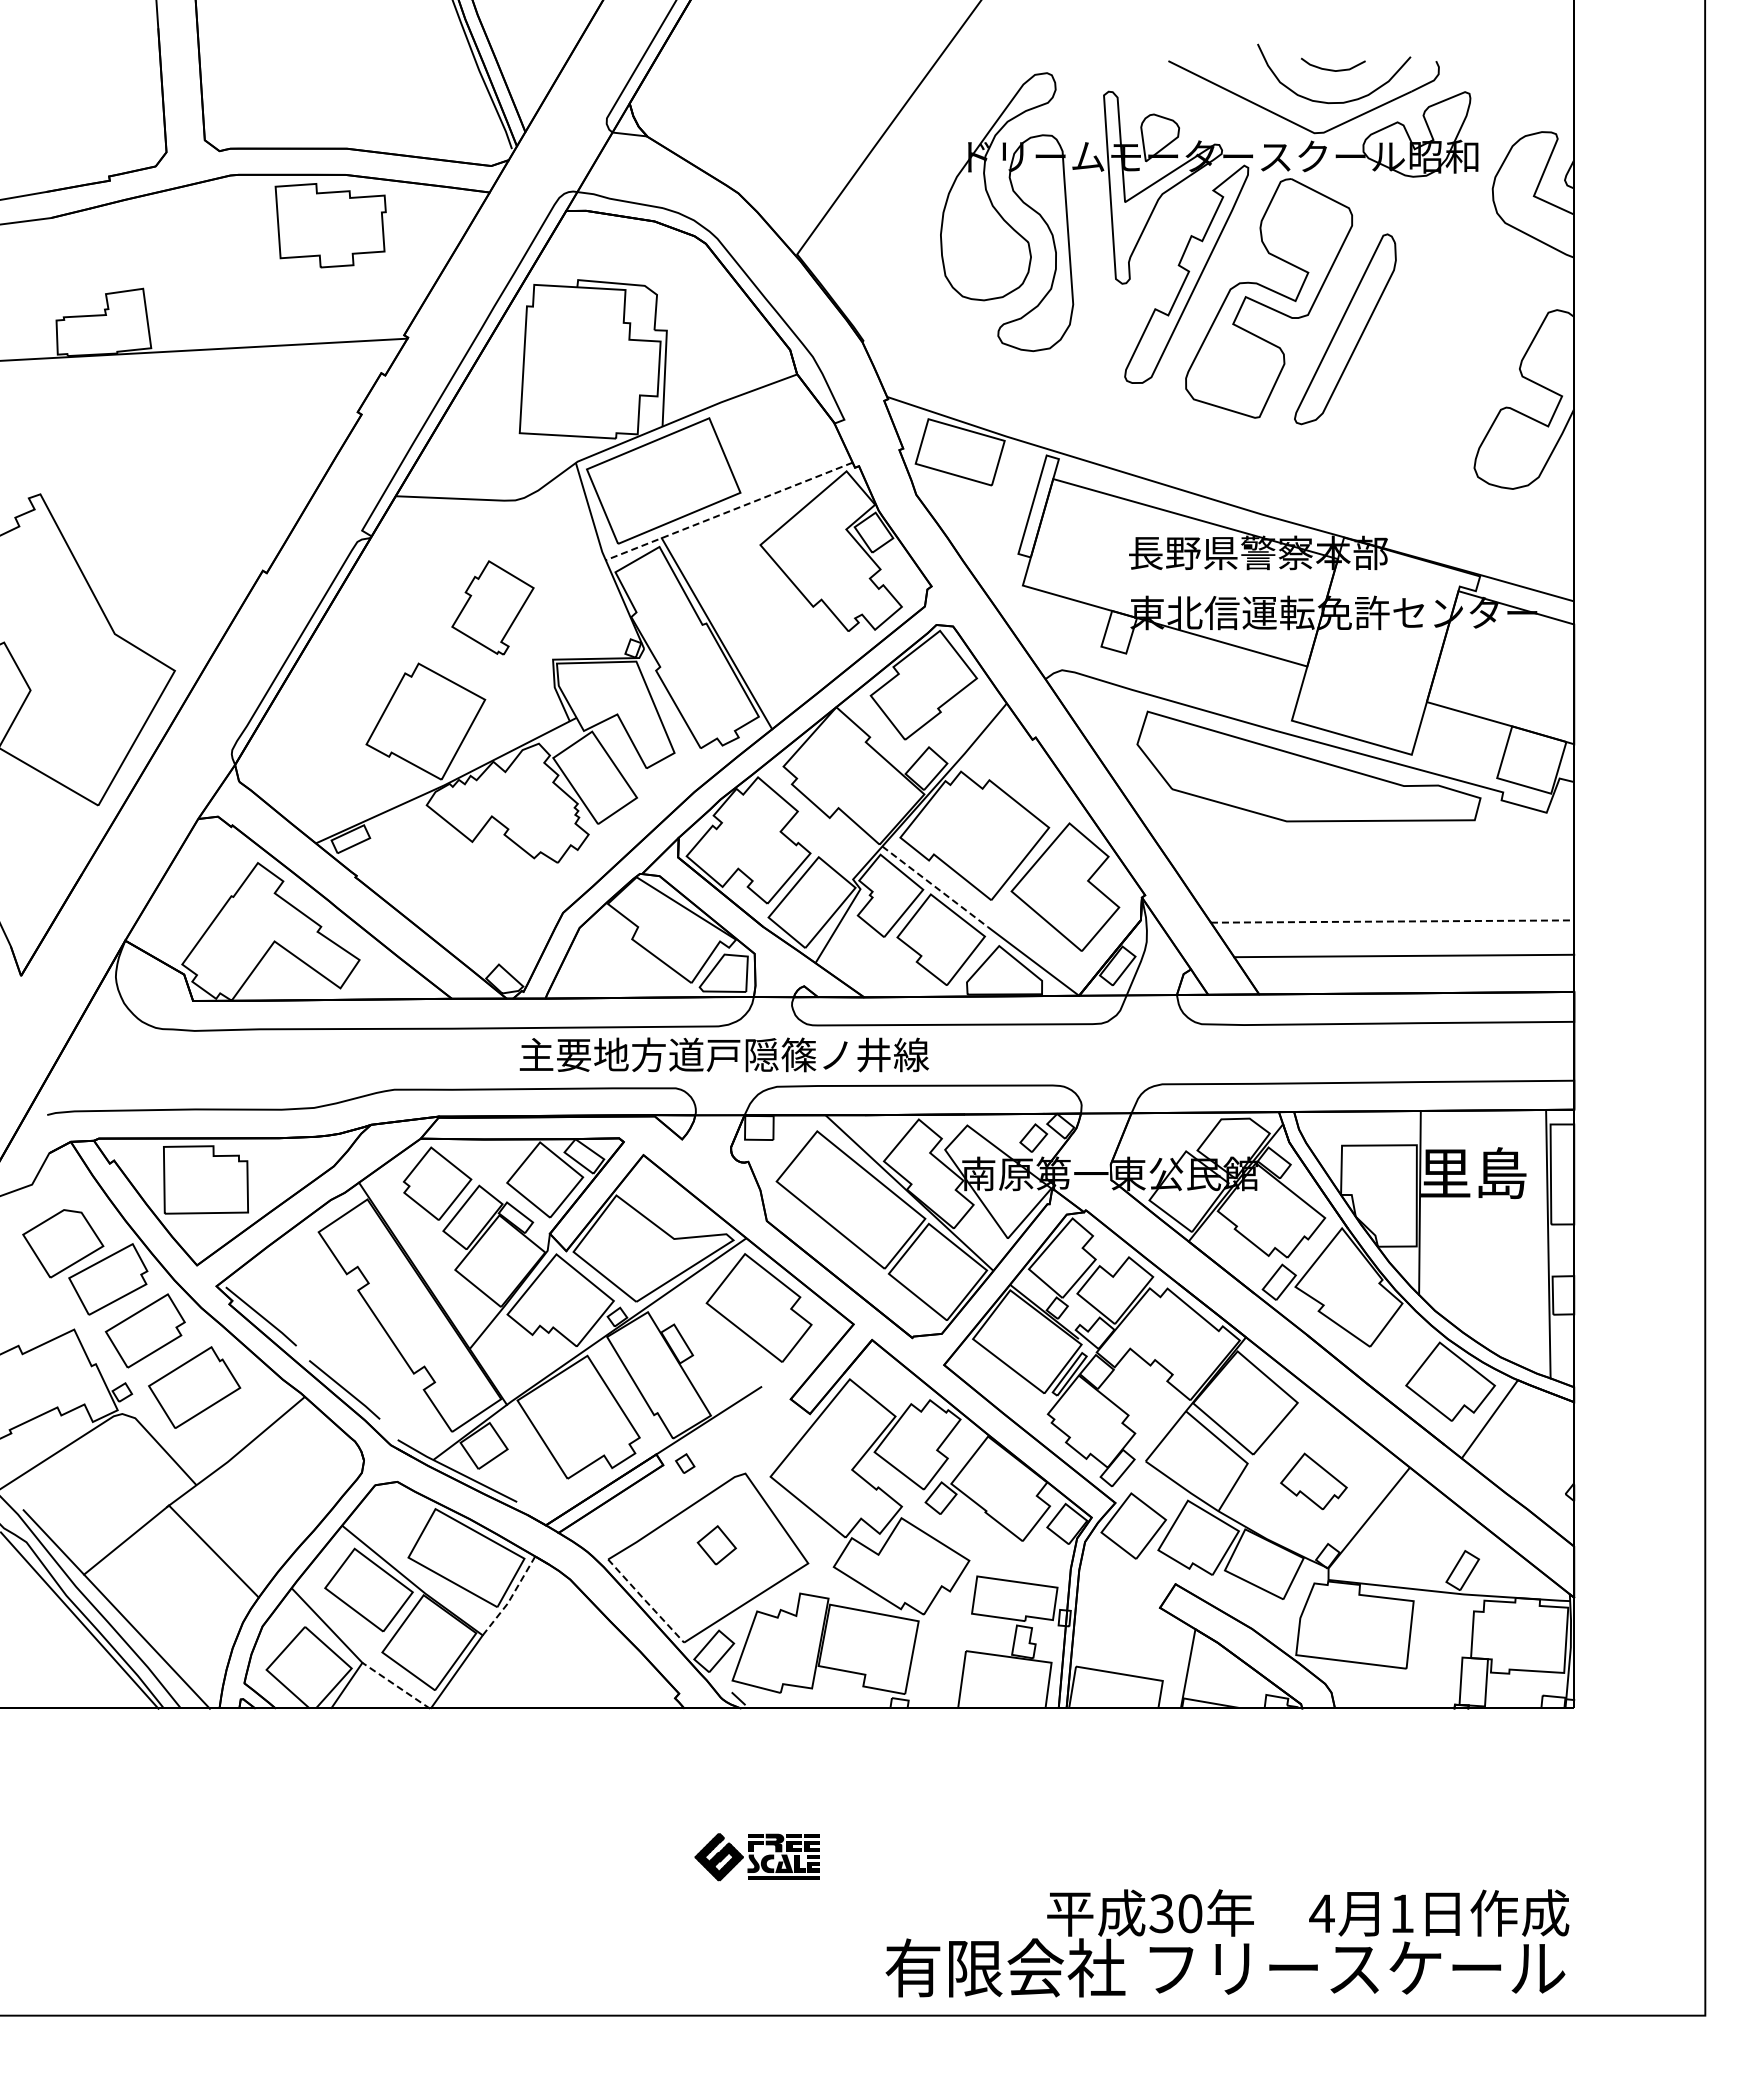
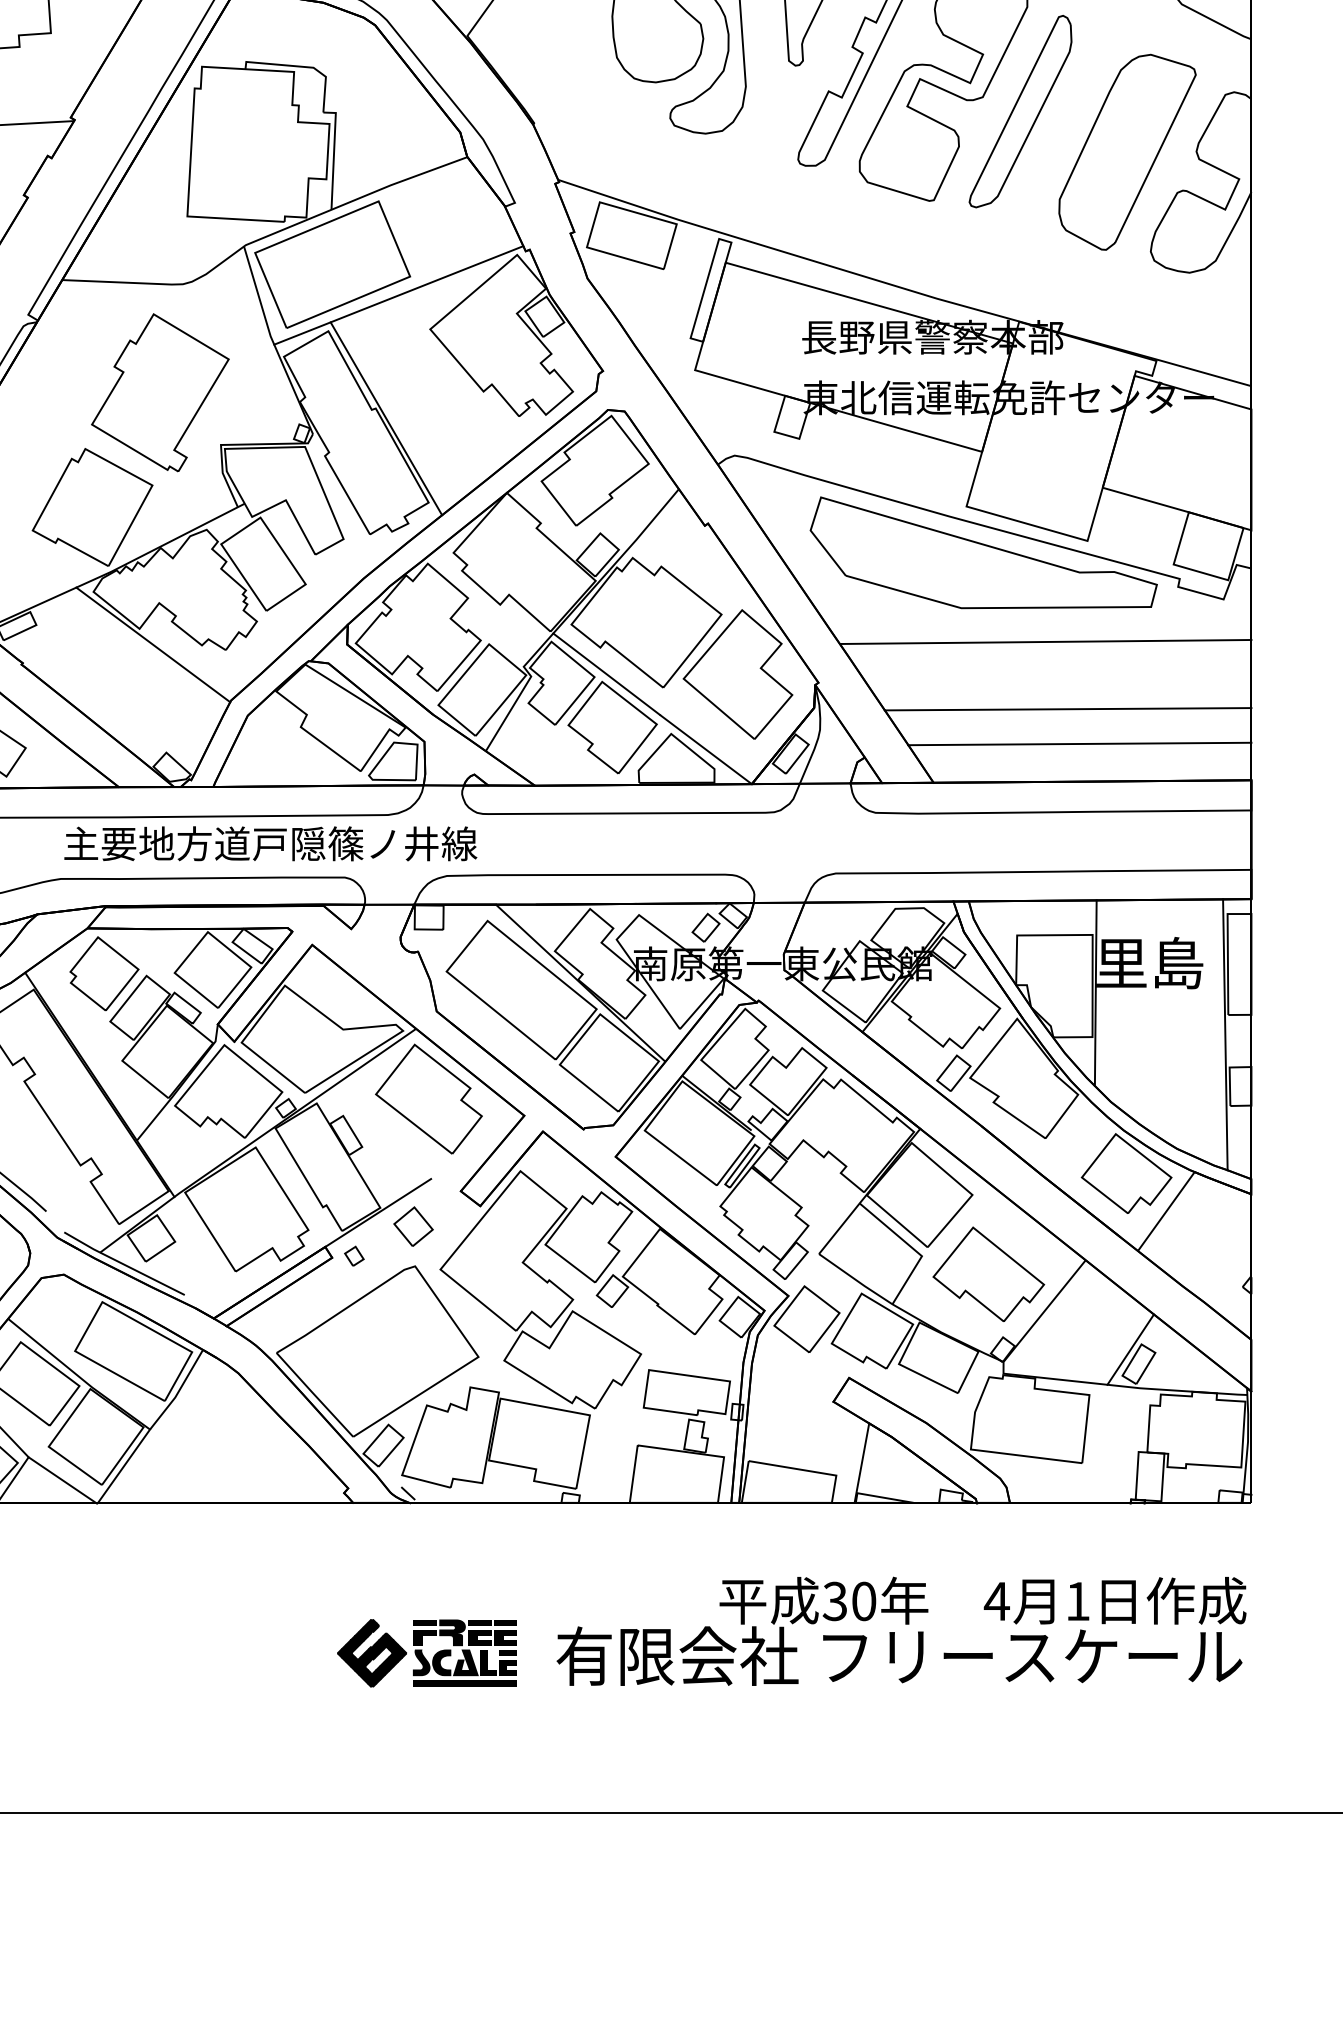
part: (1451, 369) -> (1127, 152), added
line: (729, 511) -> (399, 295), dashed -> solid
part: (492, 607) -> (159, 392), size x1.67
line: (1370, 854) -> (1045, 641), added
line: (485, 857) -> (152, 644), added
line: (935, 887) -> (606, 674), dashed -> solid
line: (1392, 921) -> (1068, 709), dashed -> solid
text: (723, 1054) -> (269, 843), moved
part: (1313, 1481) -> (988, 1274), size x1.67
part: (716, 1545) -> (413, 1226), moved
line: (1454, 1556) -> (1130, 1349), added
line: (511, 1597) -> (179, 1391), dashed -> solid
line: (645, 1601) -> (314, 1395), dashed -> solid
line: (396, 1685) -> (63, 1480), dashed -> solid
part: (757, 1857) -> (427, 1653), size x1.43
text: (1227, 1943) -> (901, 1631), moved

